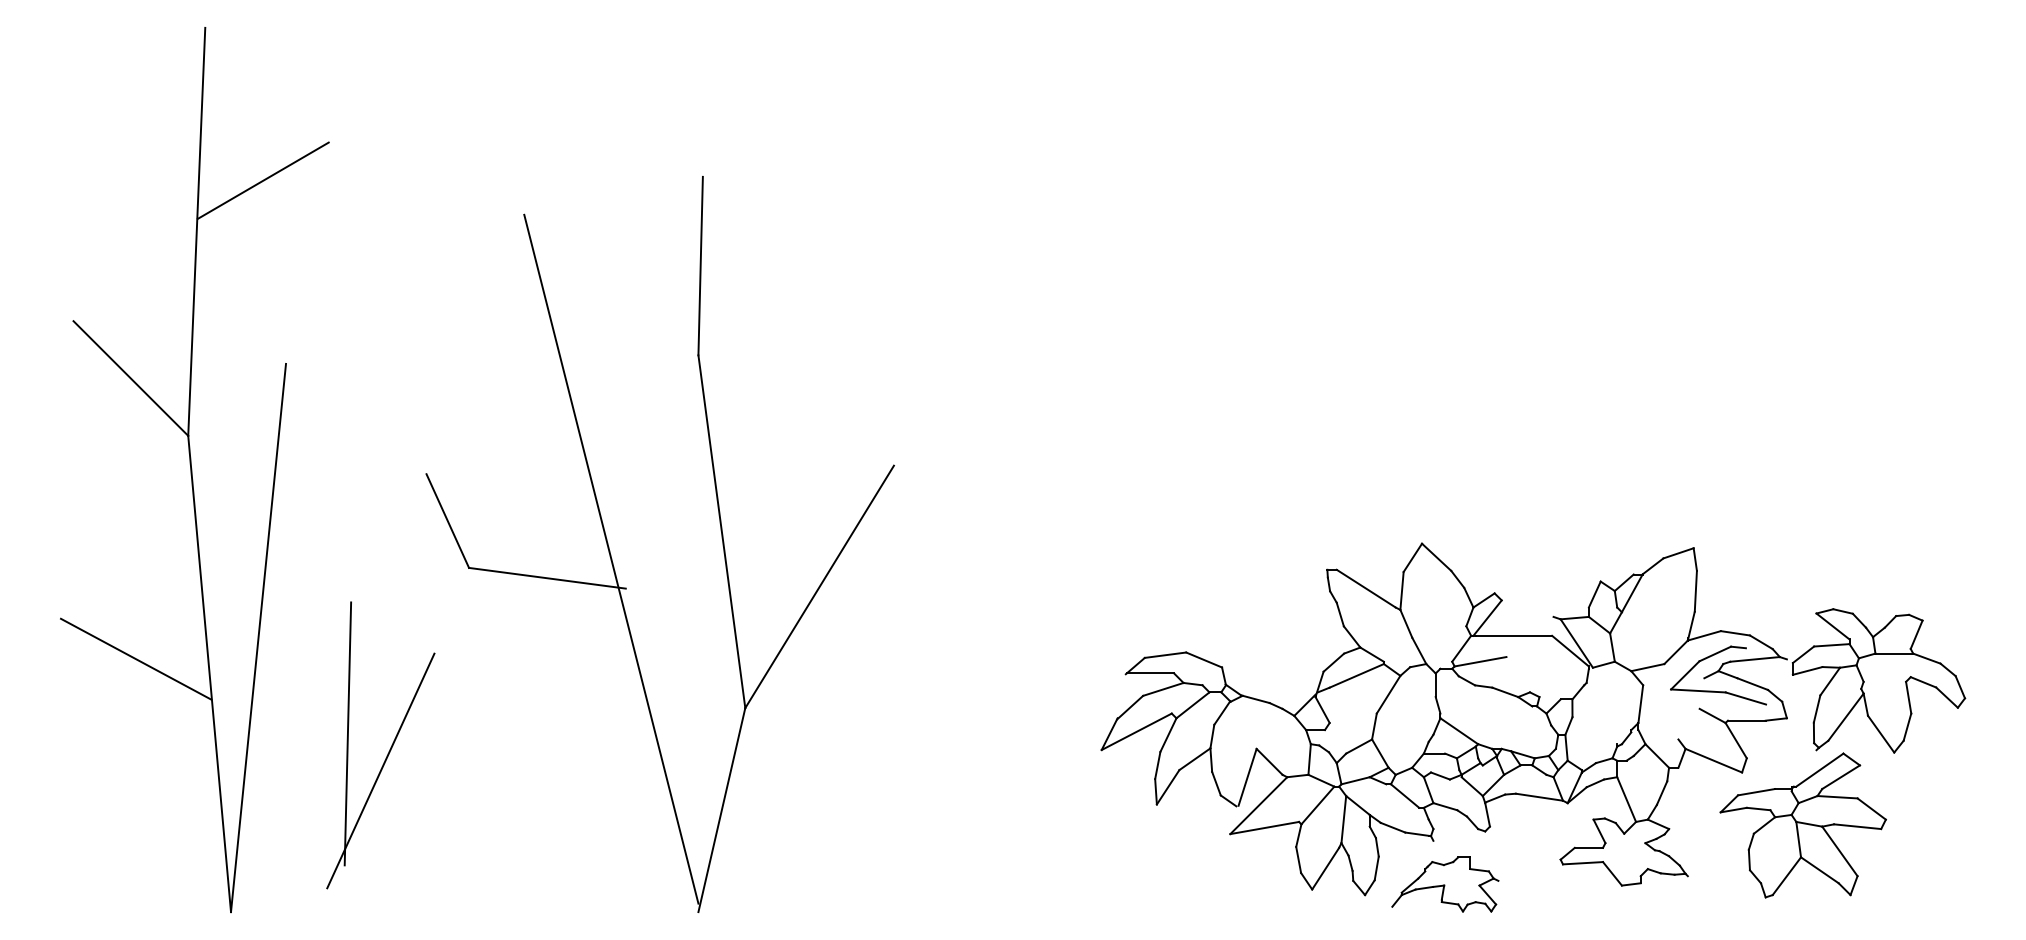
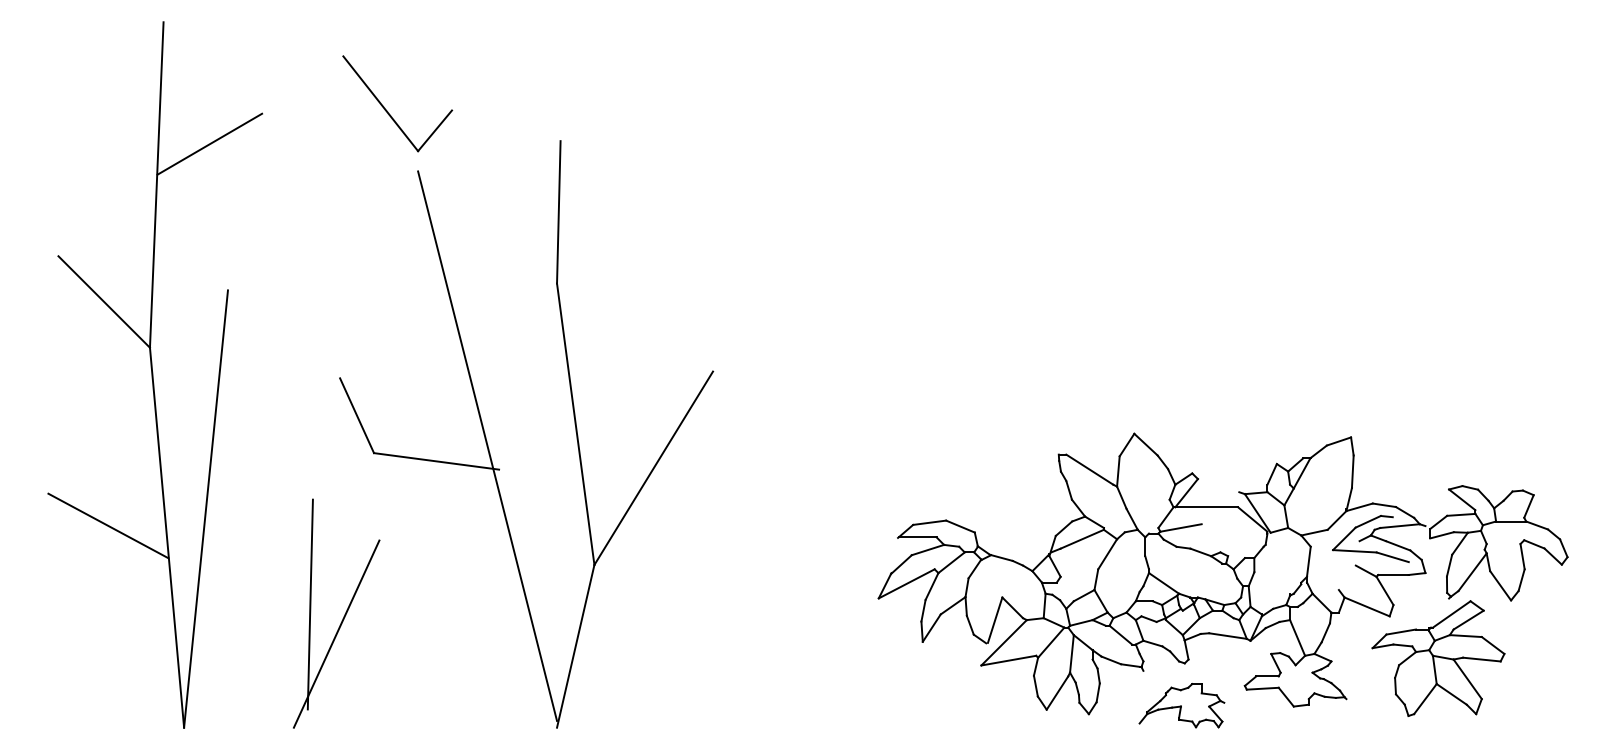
part: (487, 139) -> (388, 111), added
part: (389, 748) -> (343, 616), moved
part: (1444, 884) -> (1181, 705), moved

